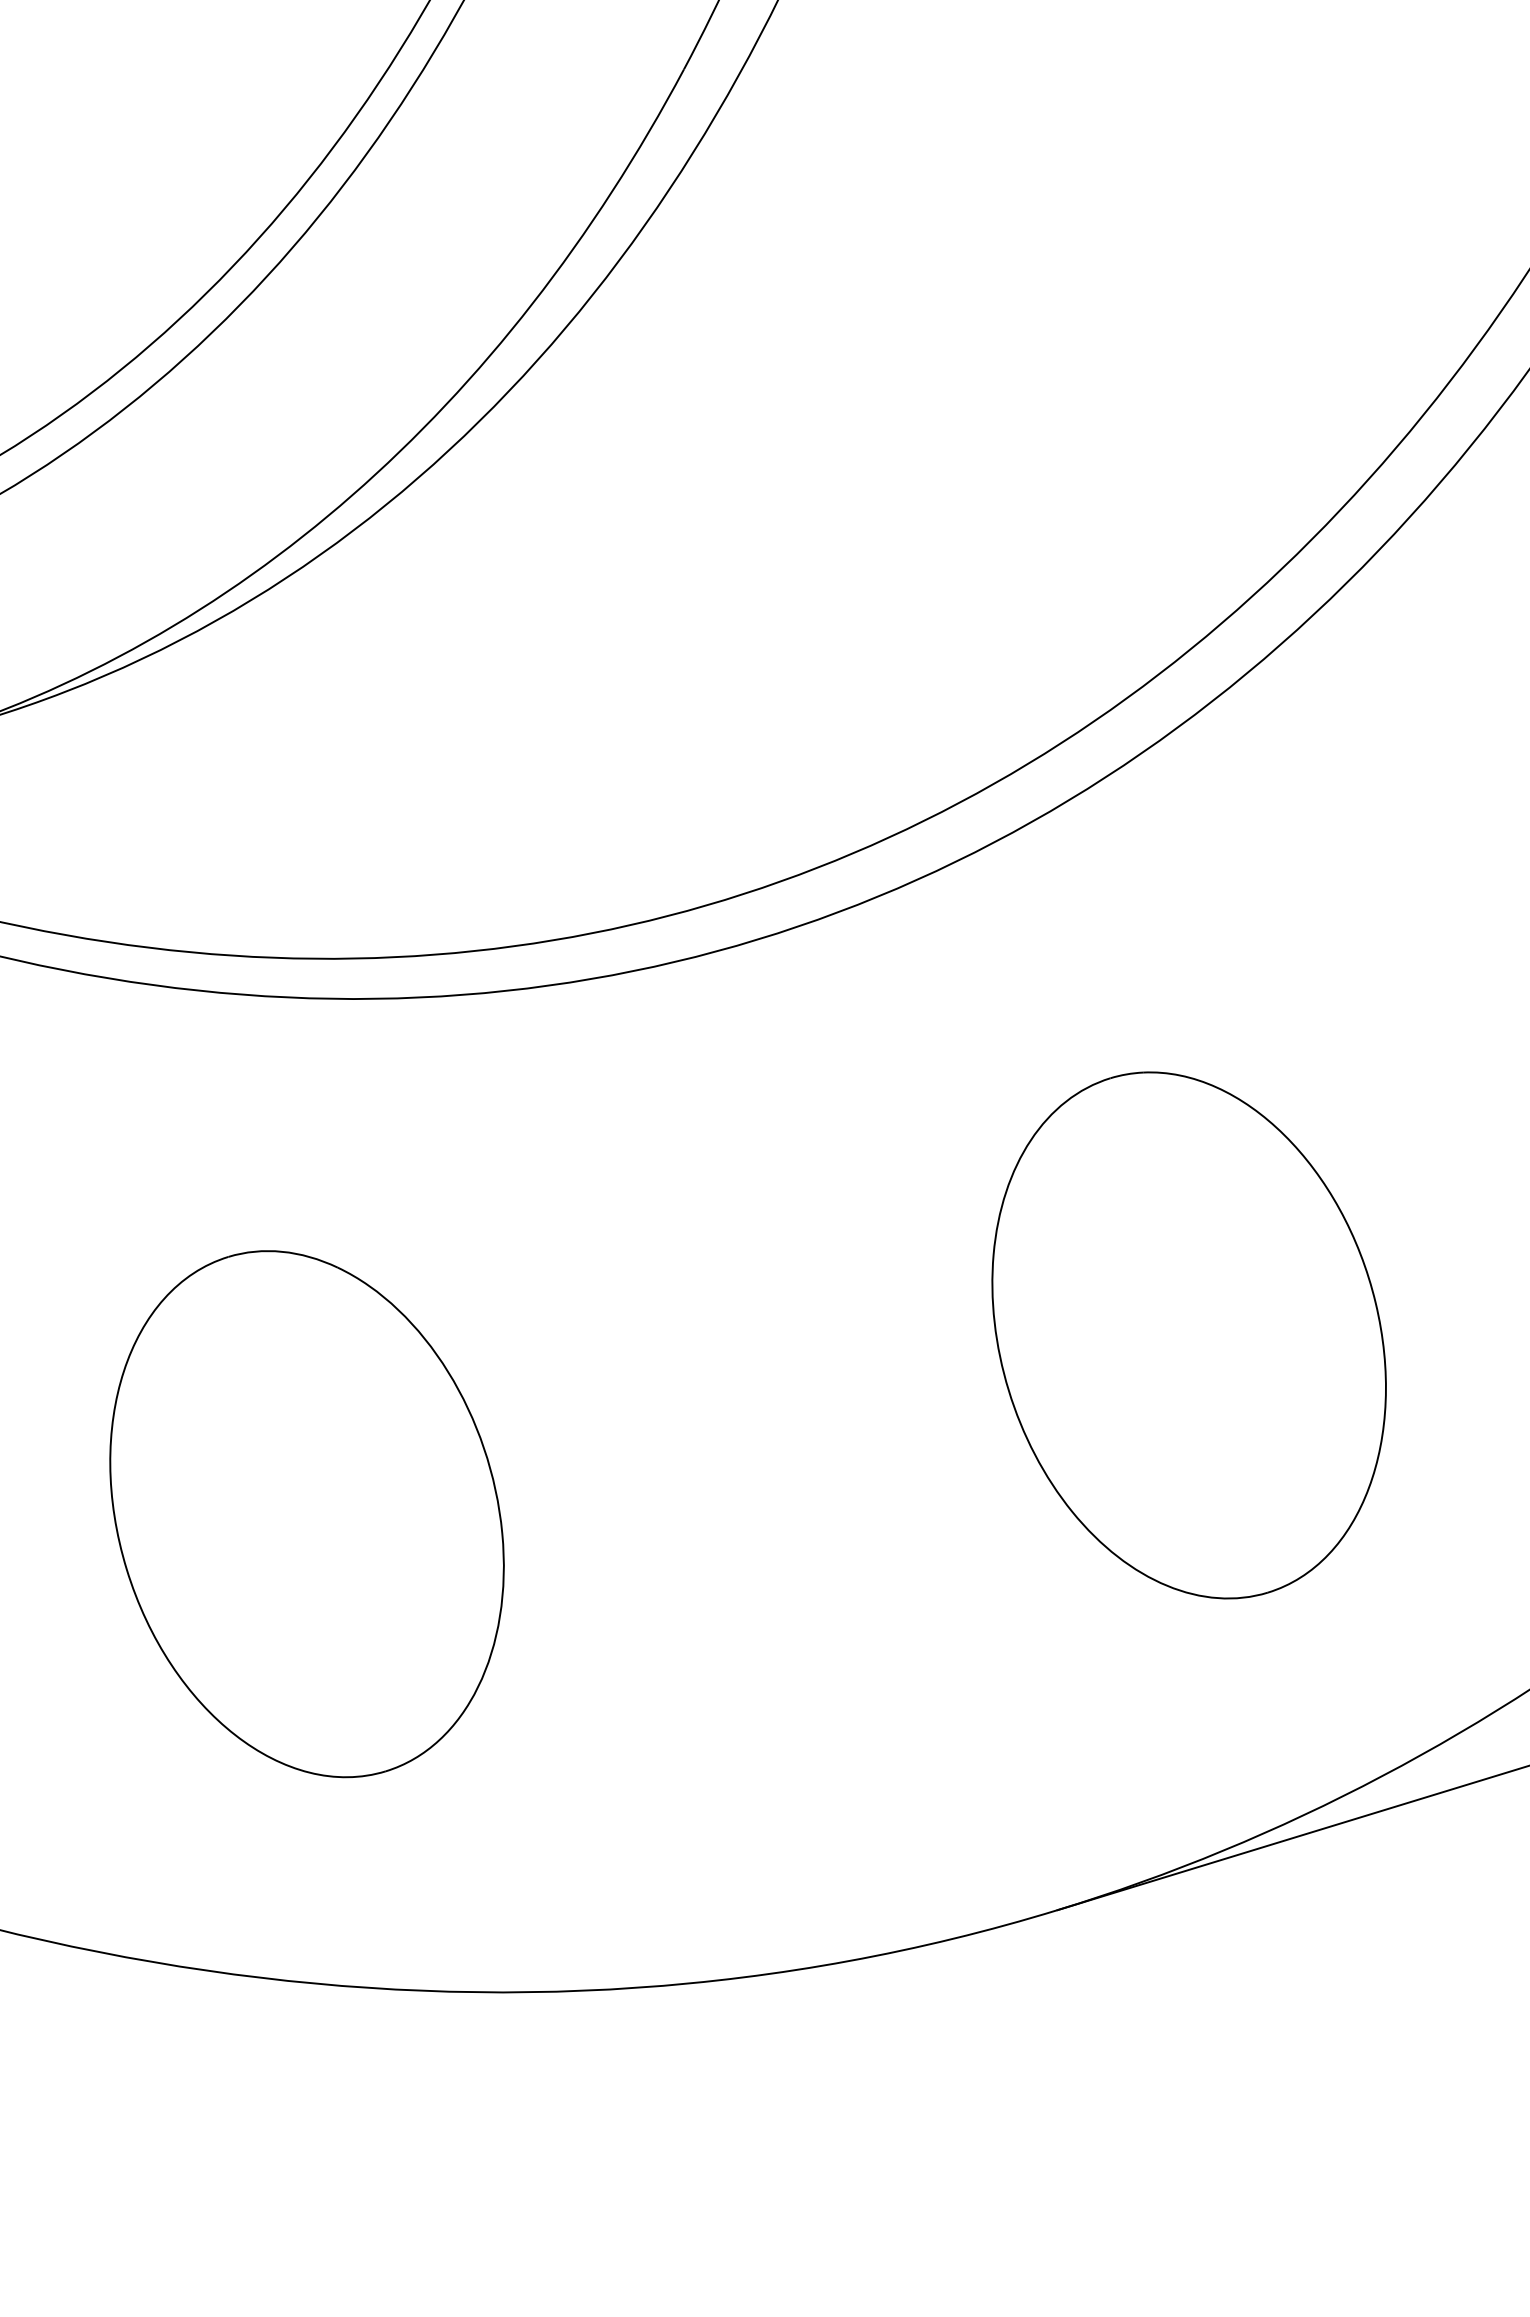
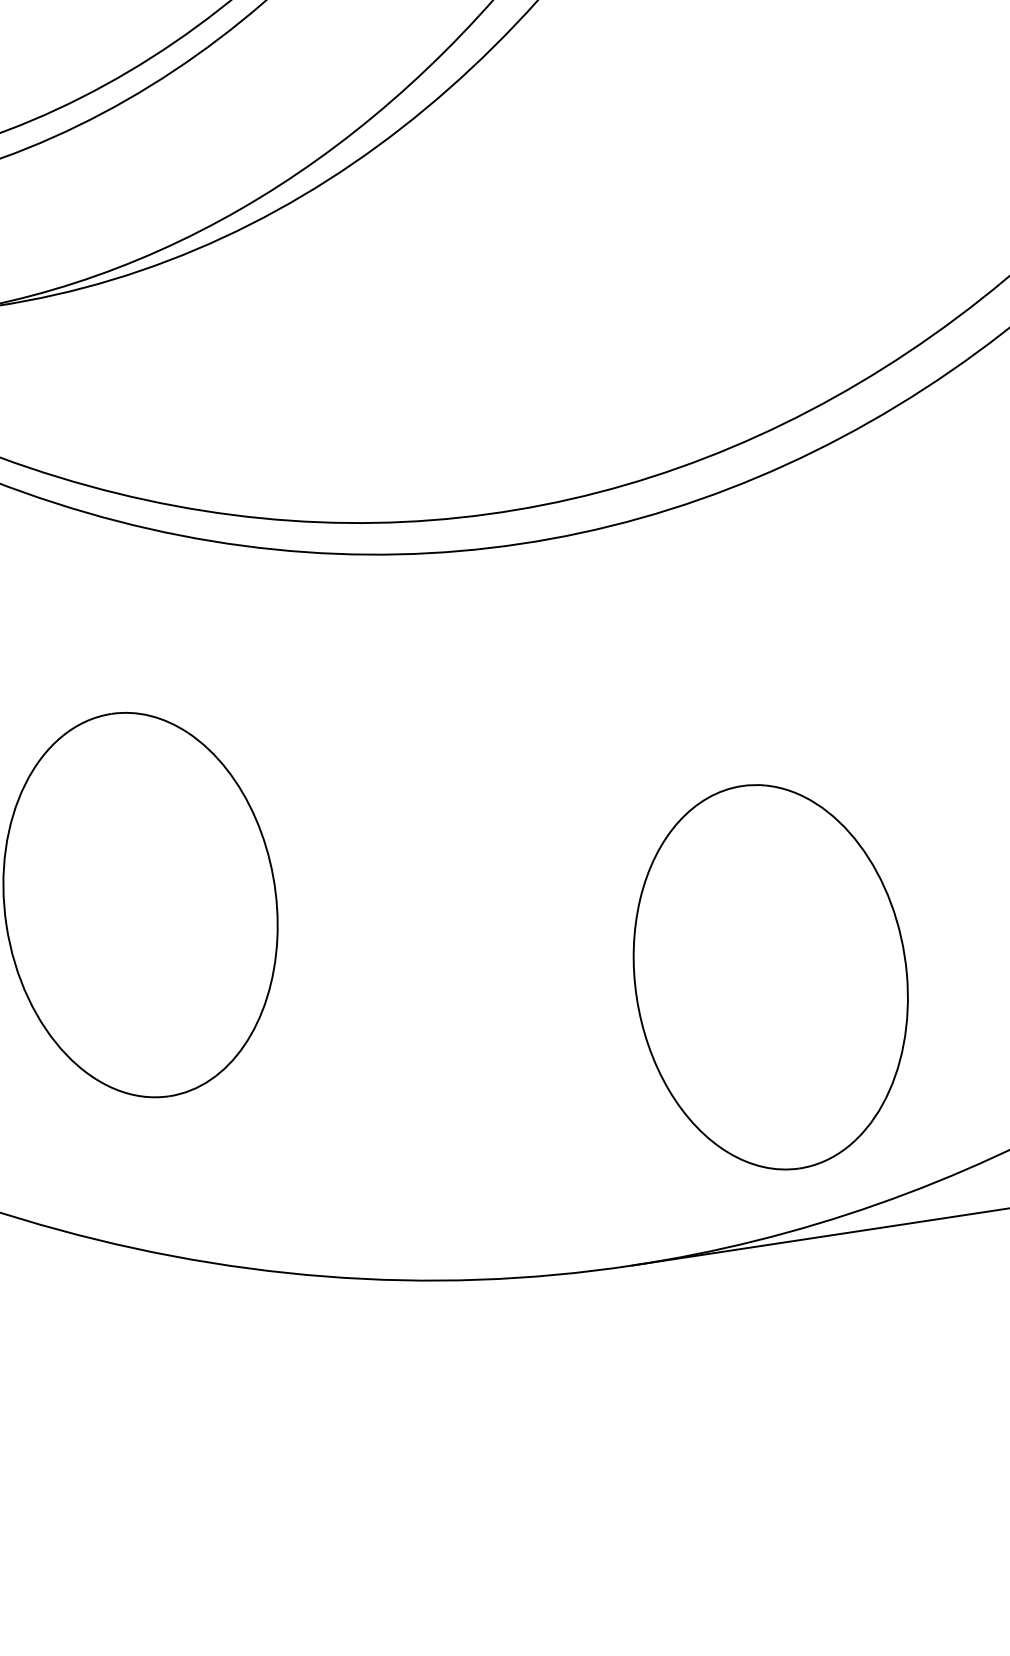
part: (1188, 1335) -> (770, 977), moved

